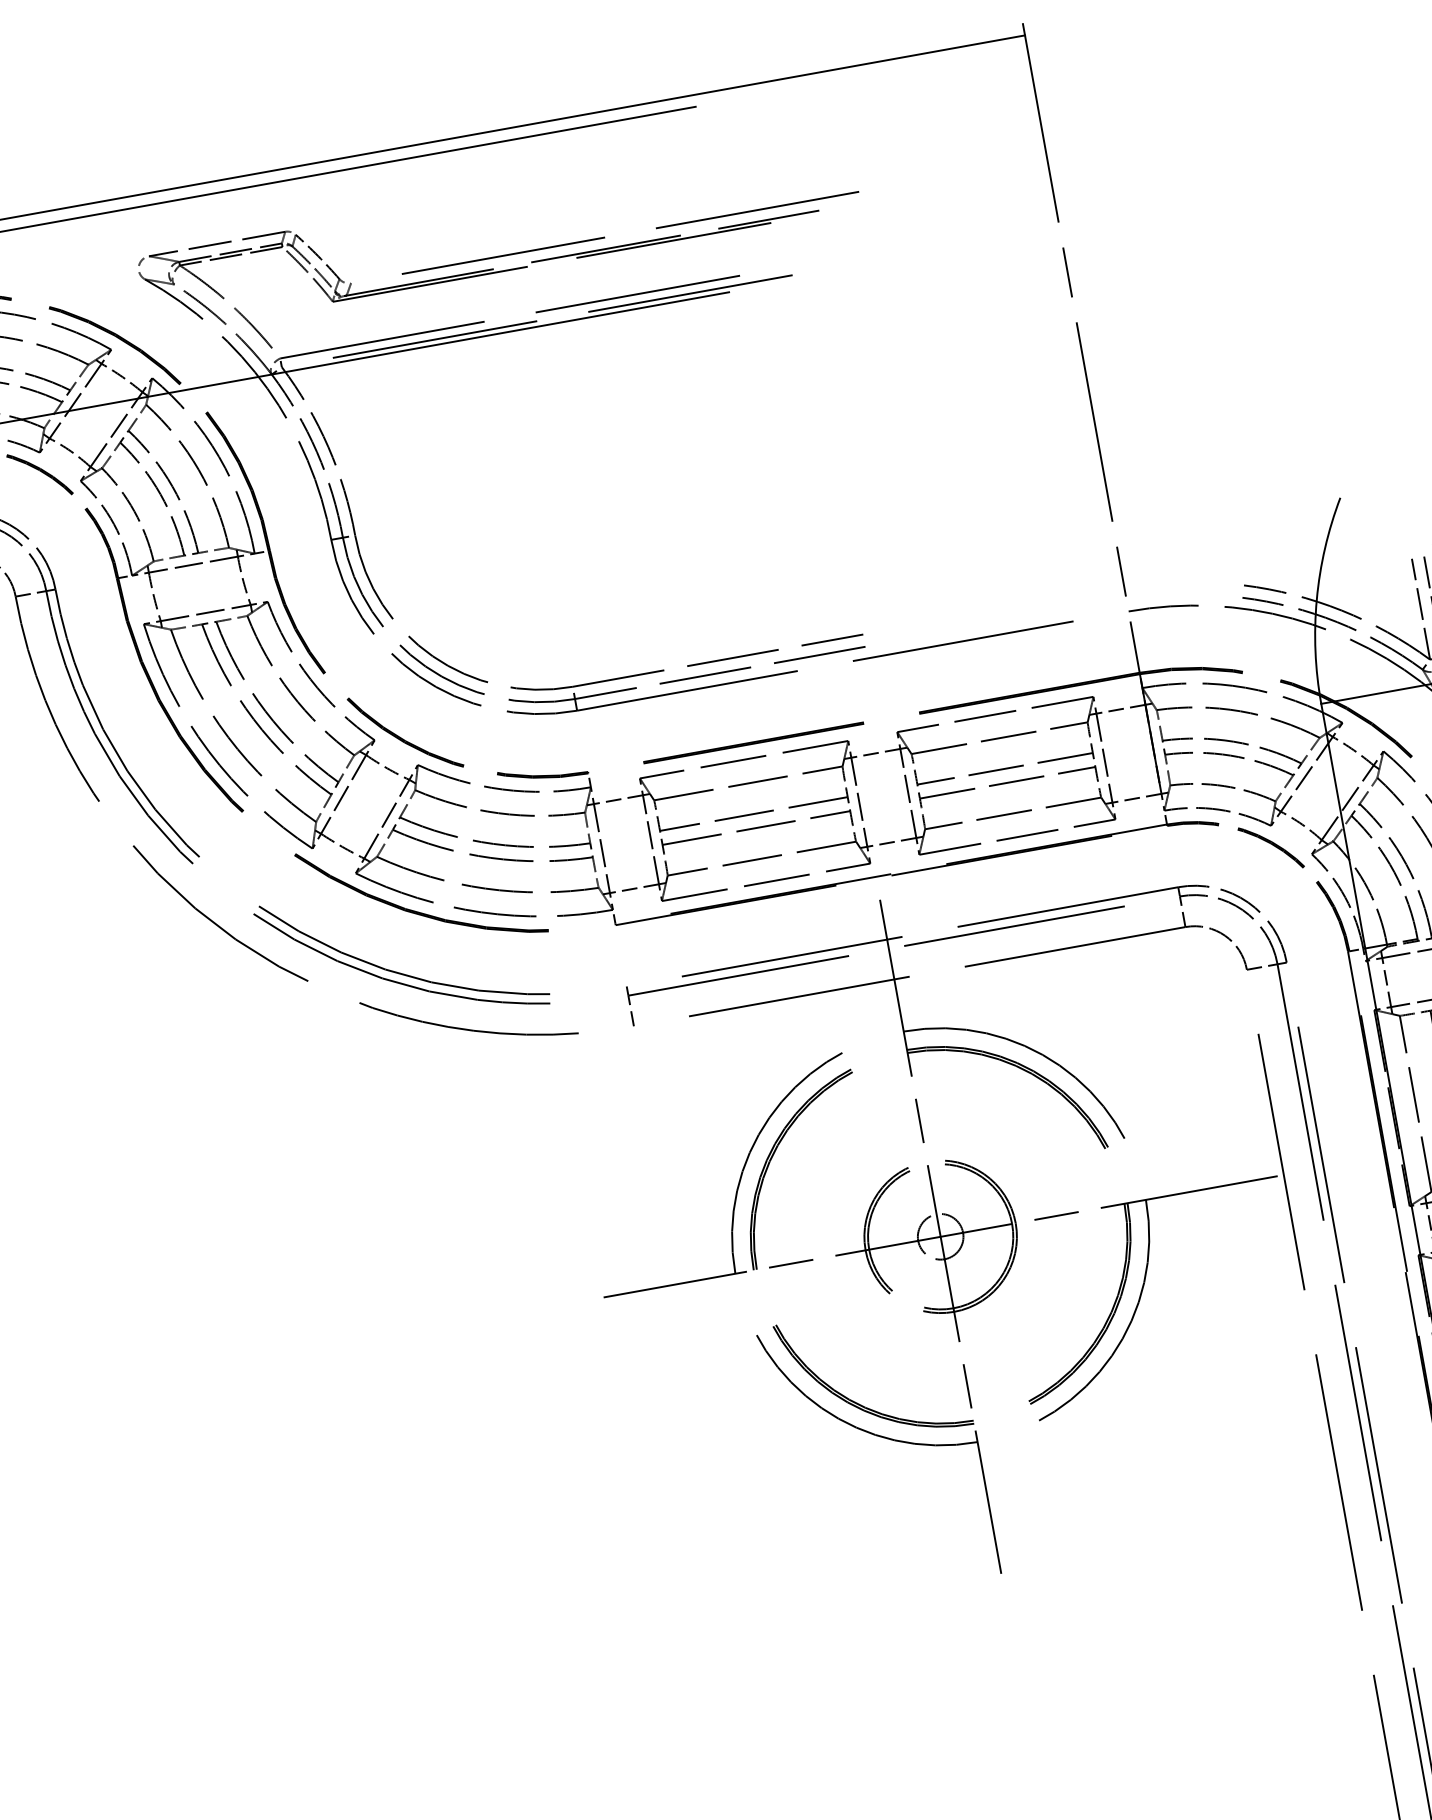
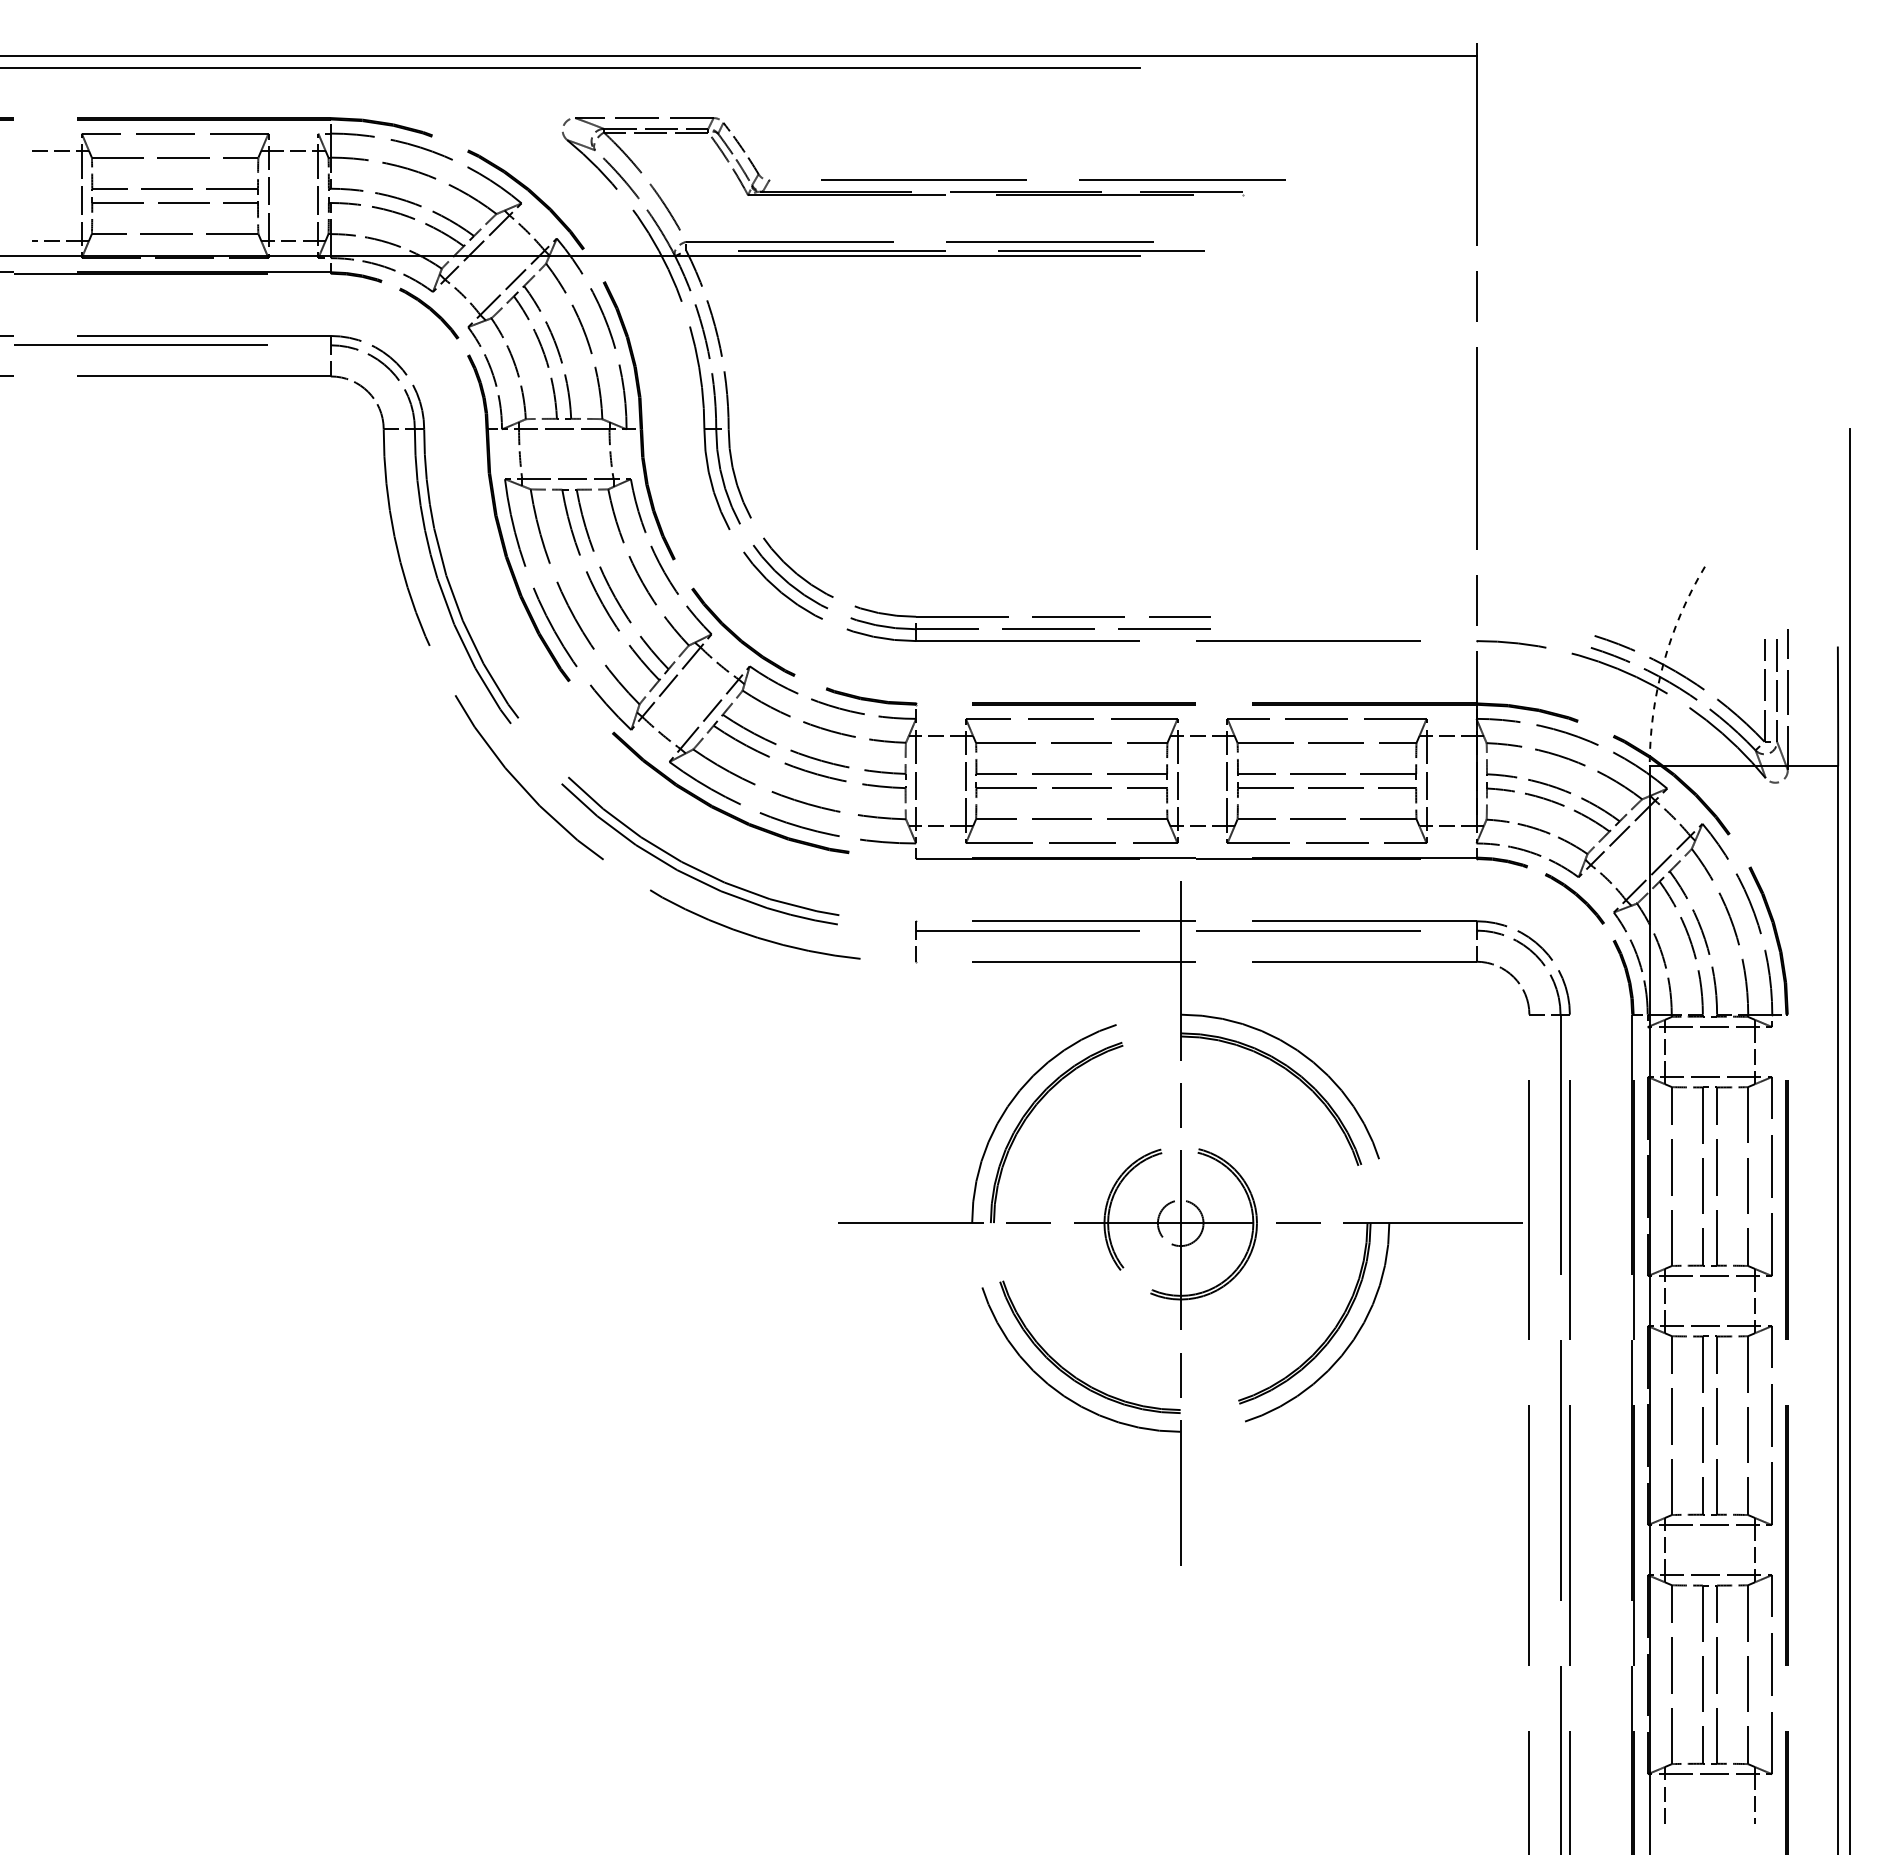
arc: (1316, 599) -> (1663, 662), solid -> dashed

